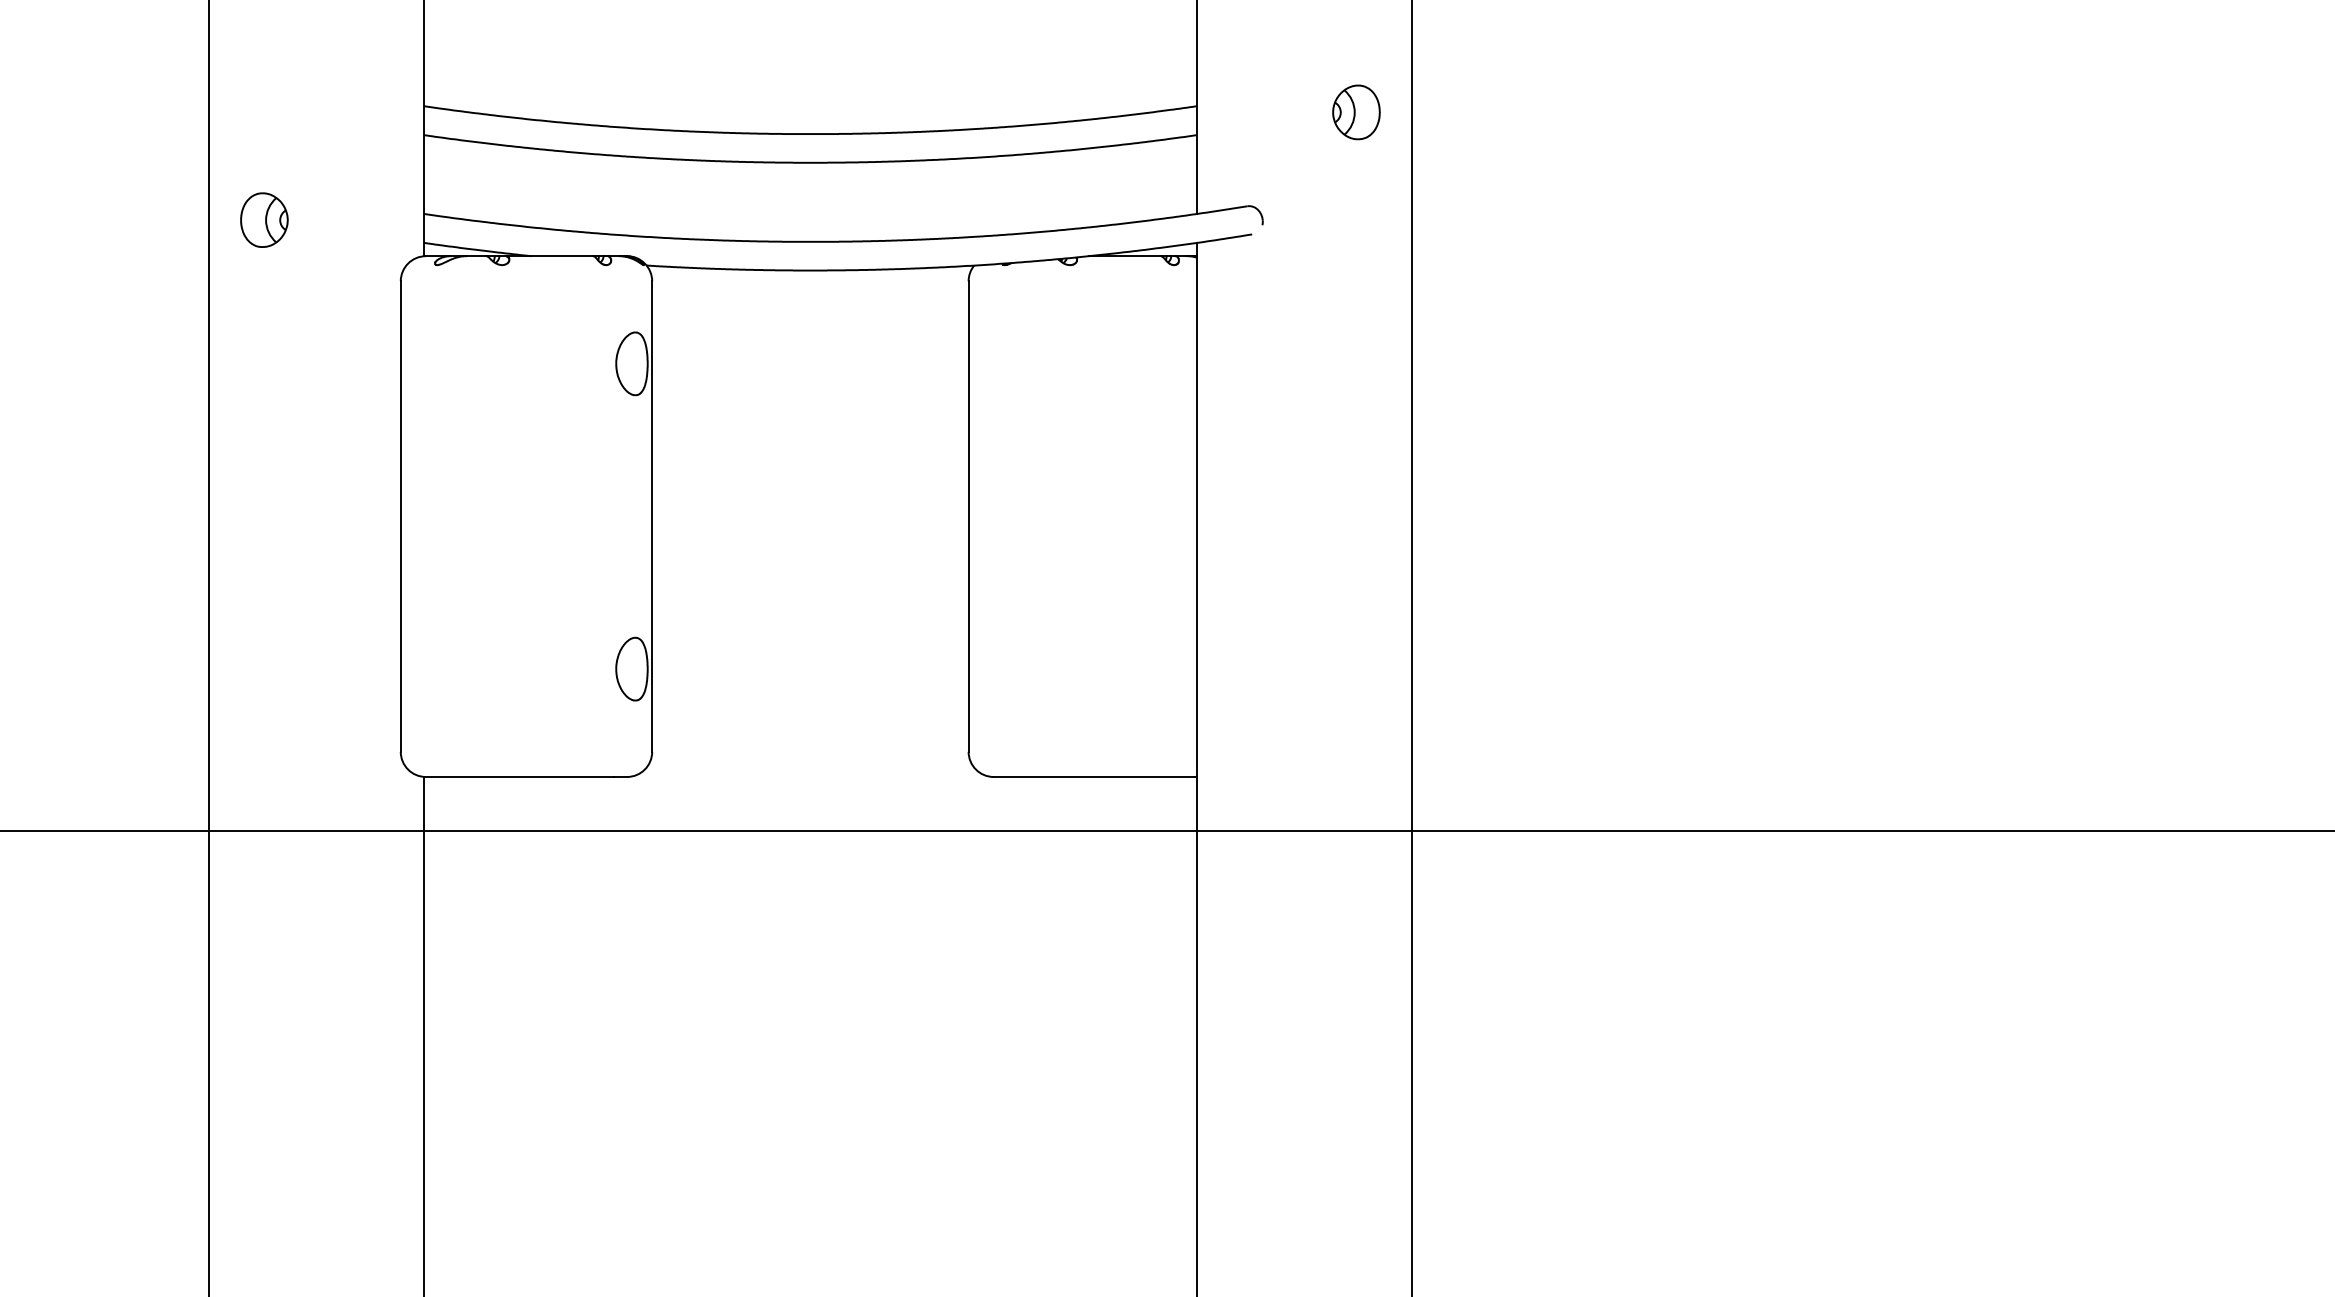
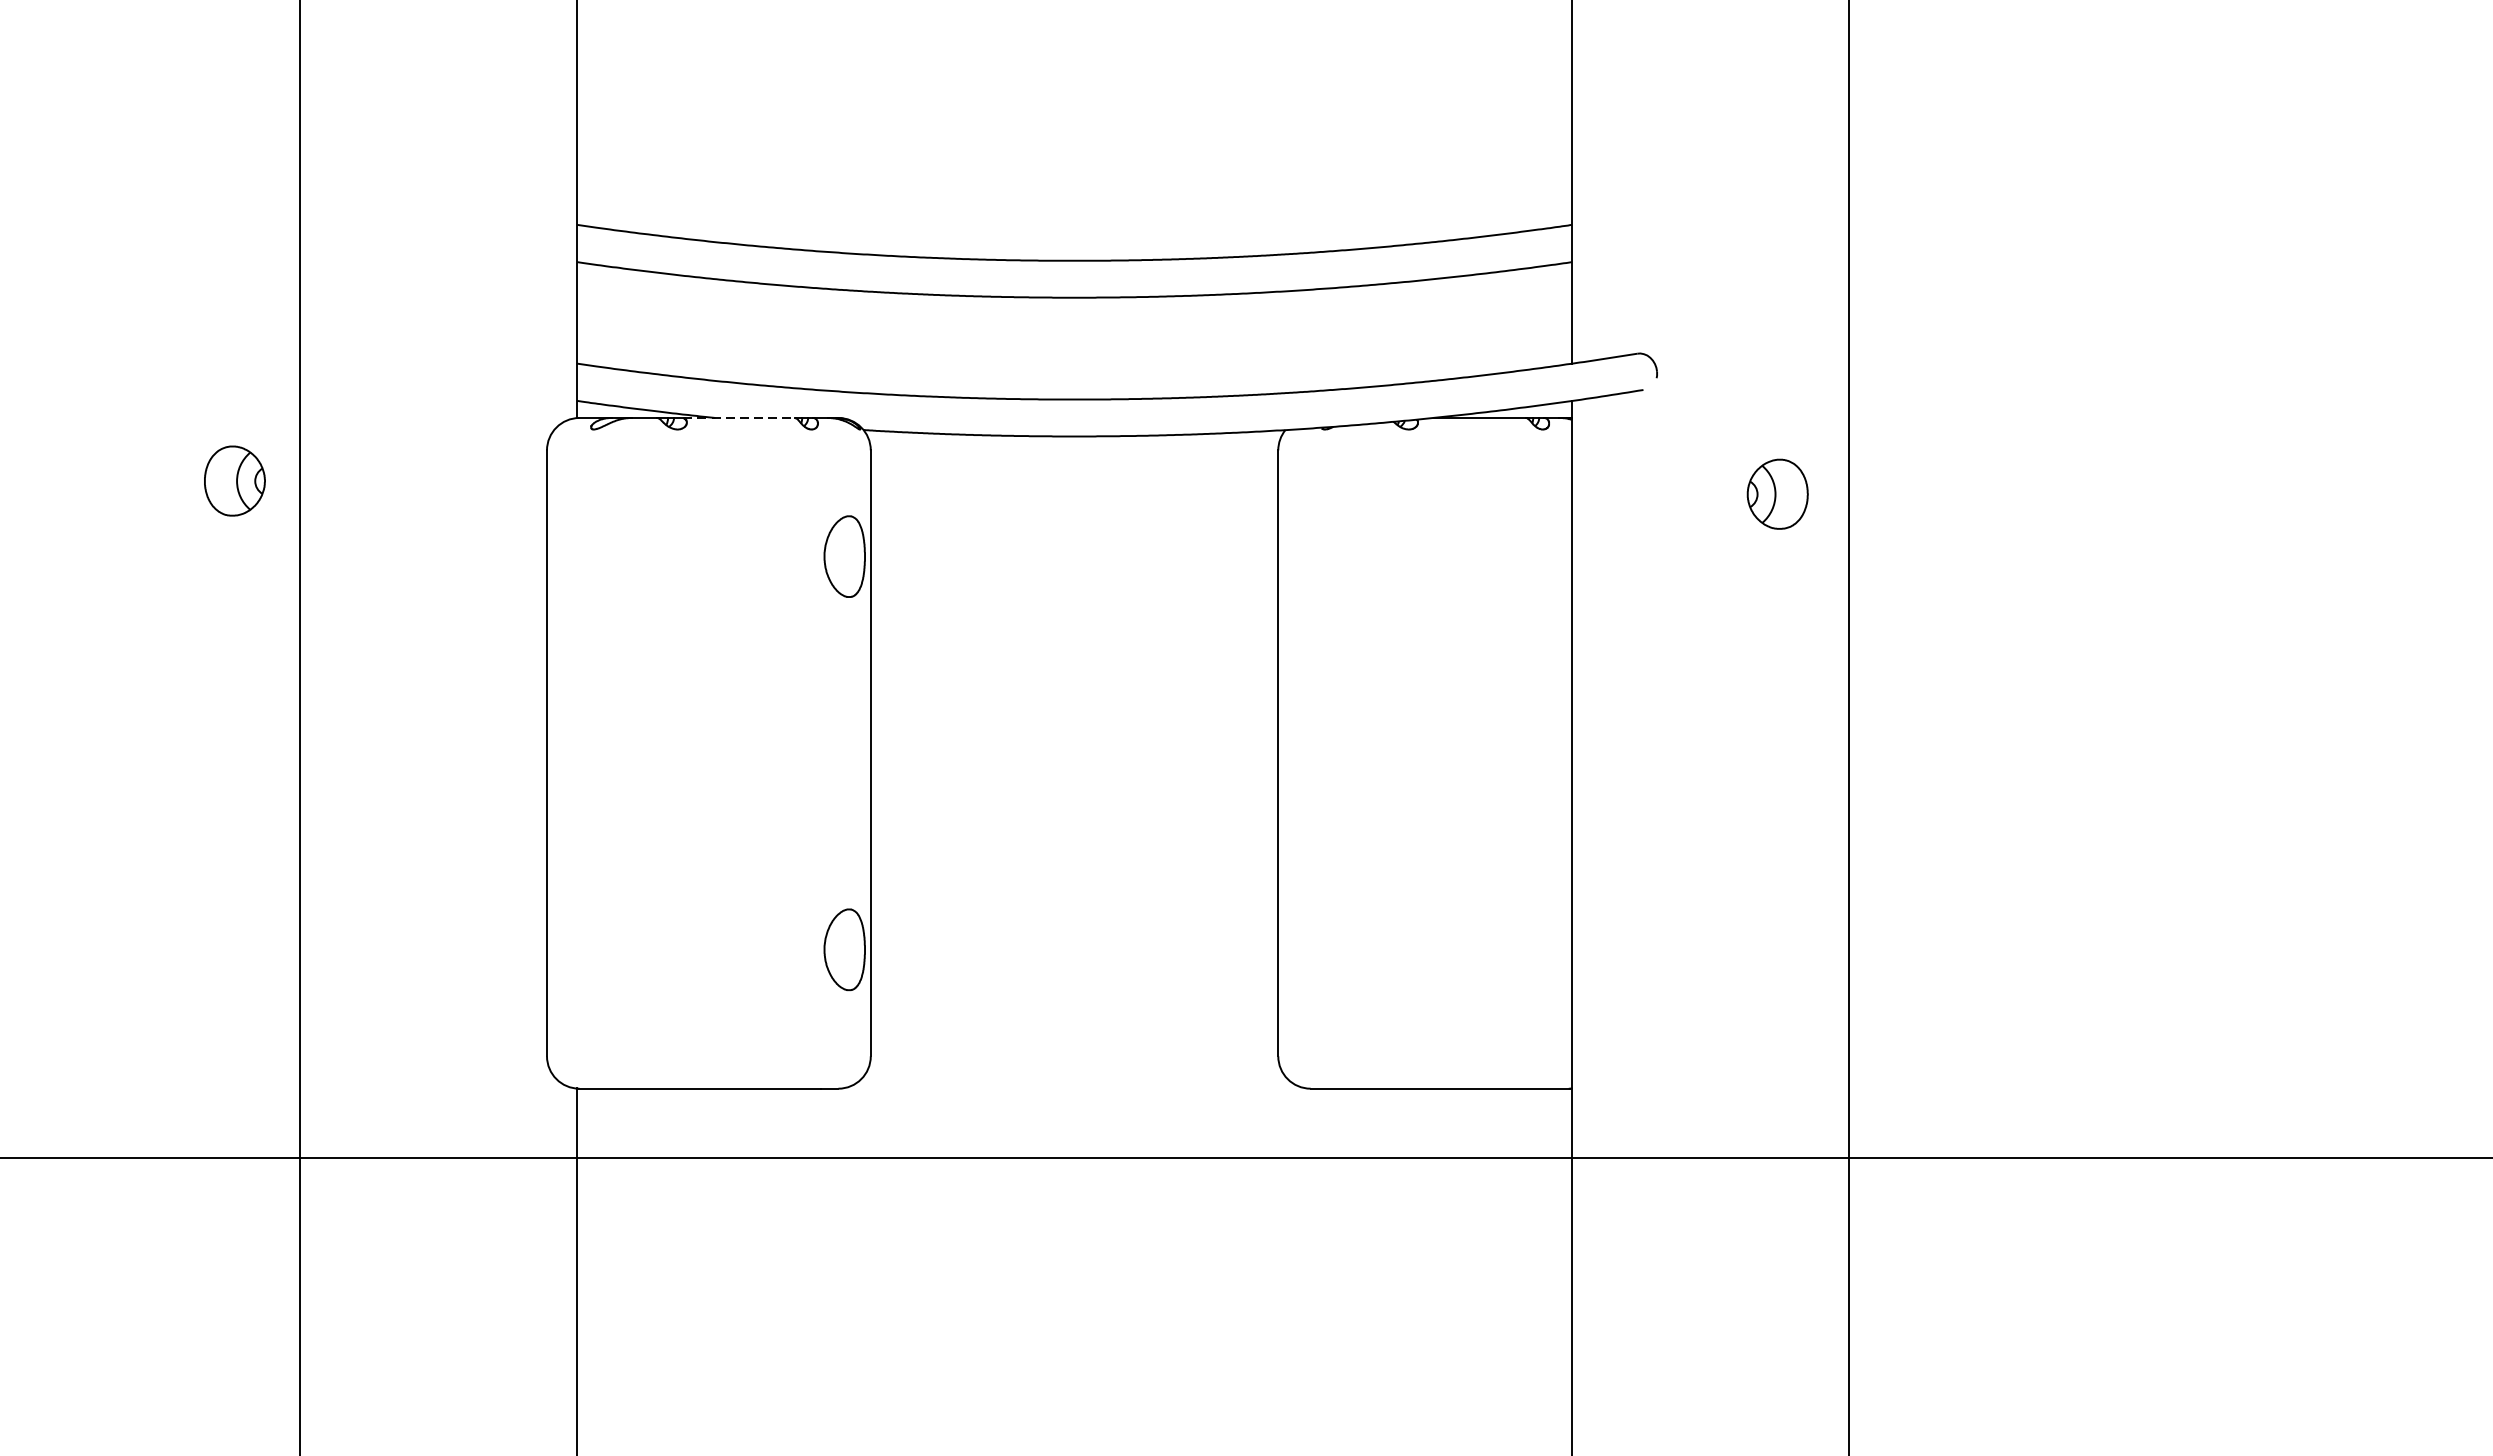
part: (1356, 112) -> (1777, 494), moved
part: (264, 219) -> (235, 480), moved
line: (550, 256) -> (739, 418), solid -> dashed

